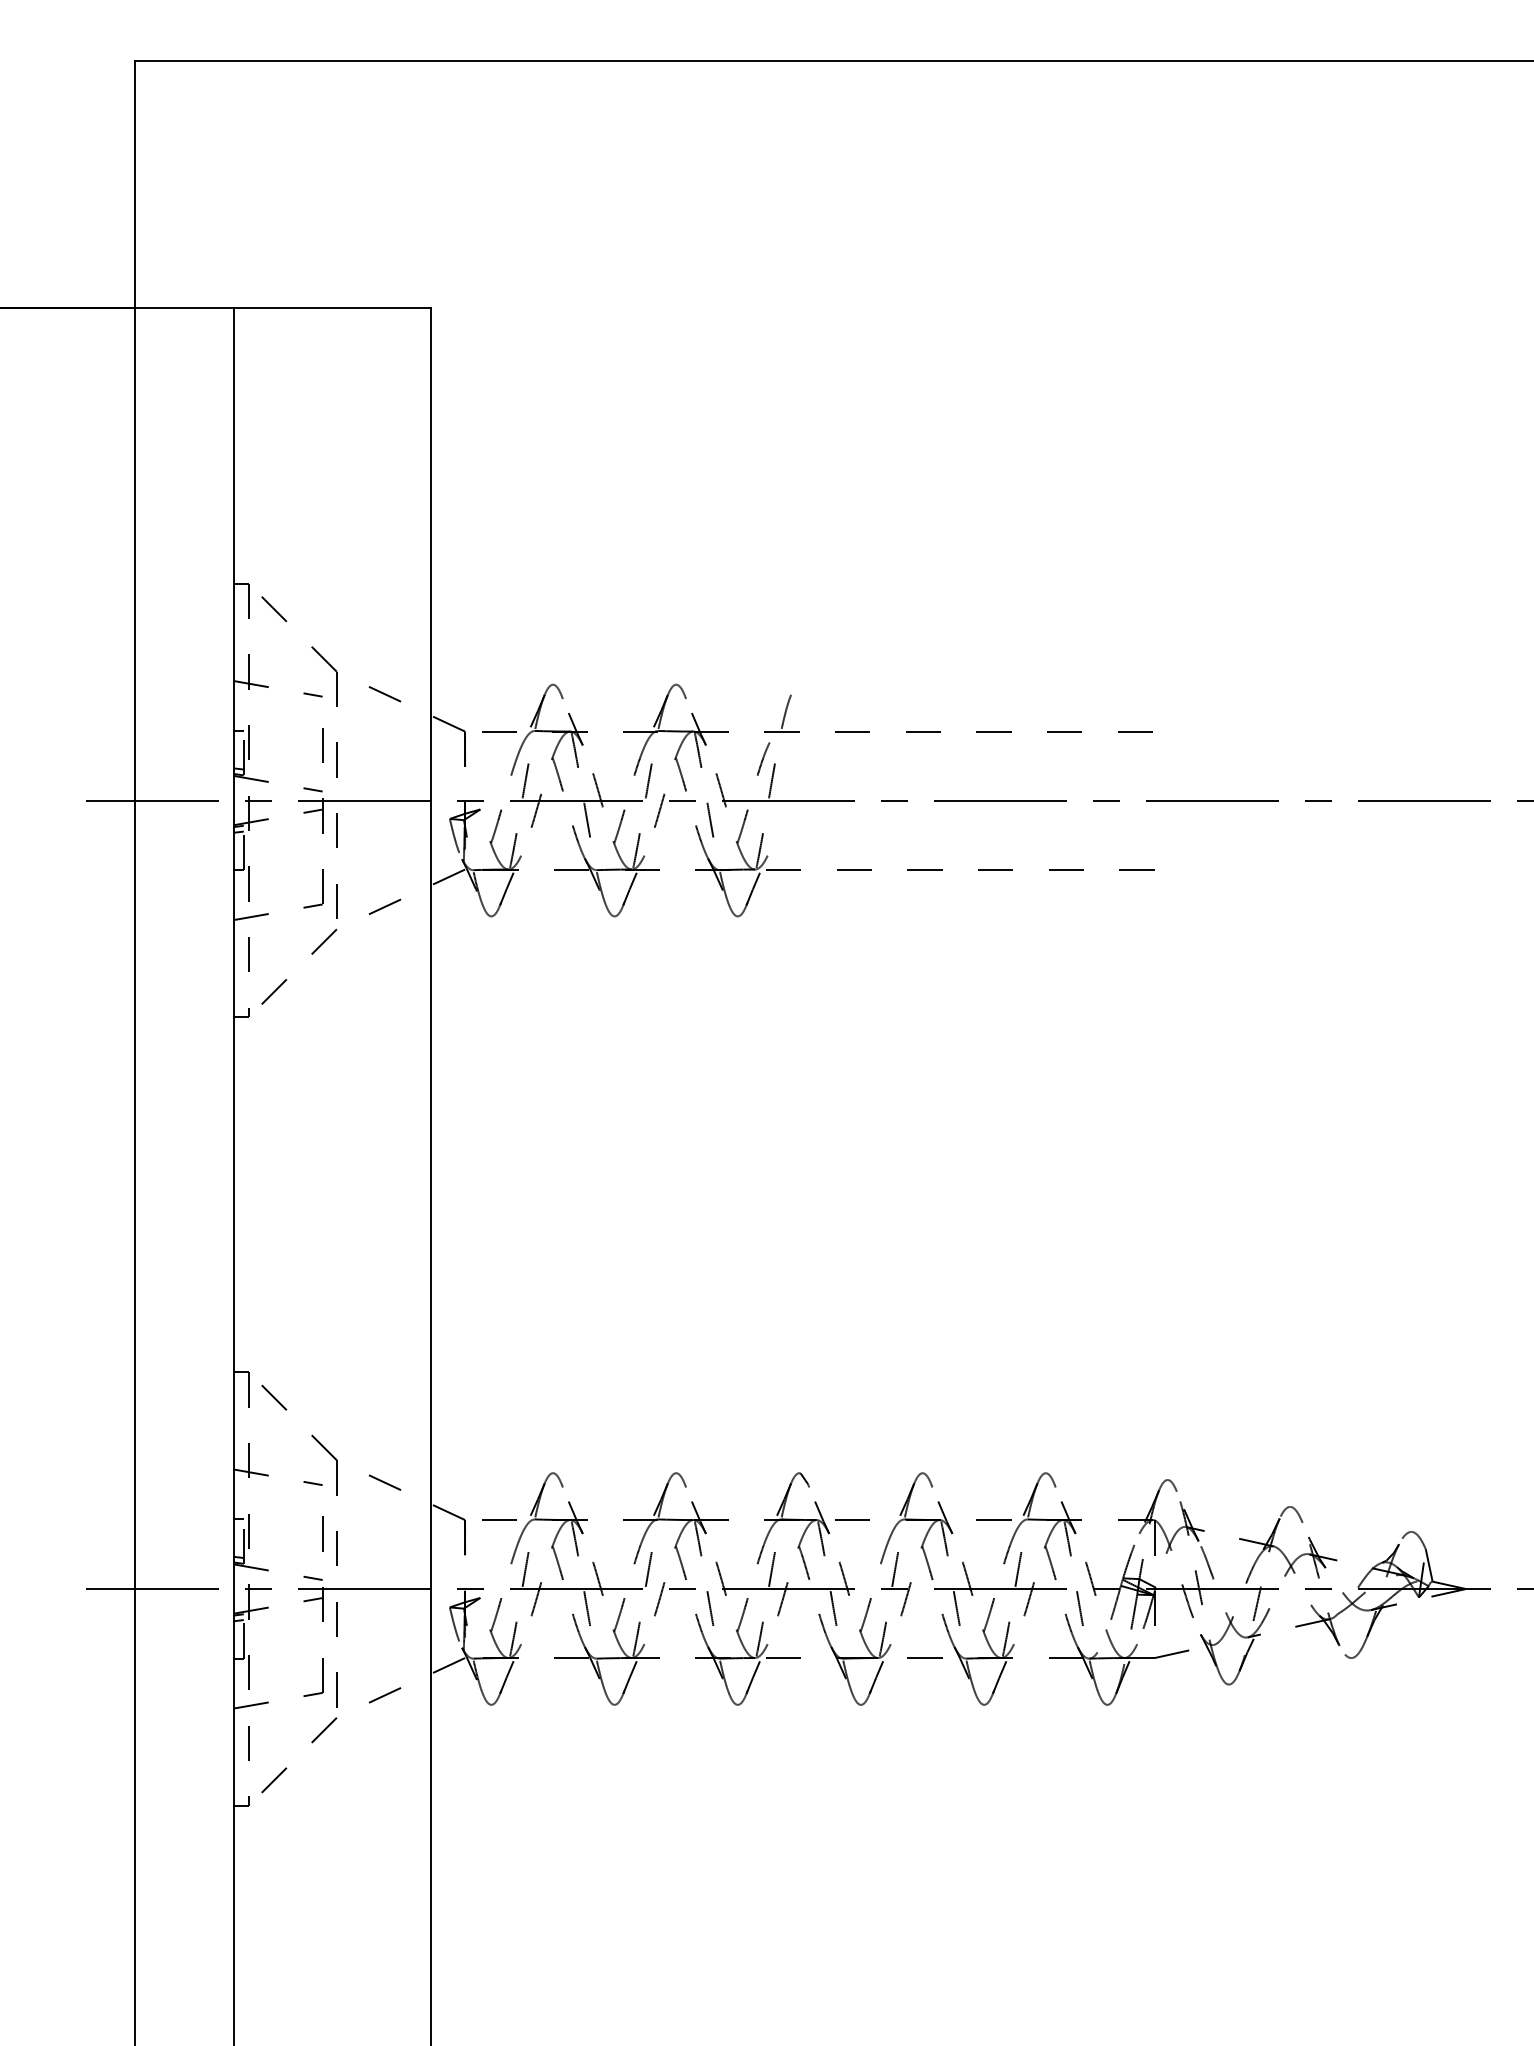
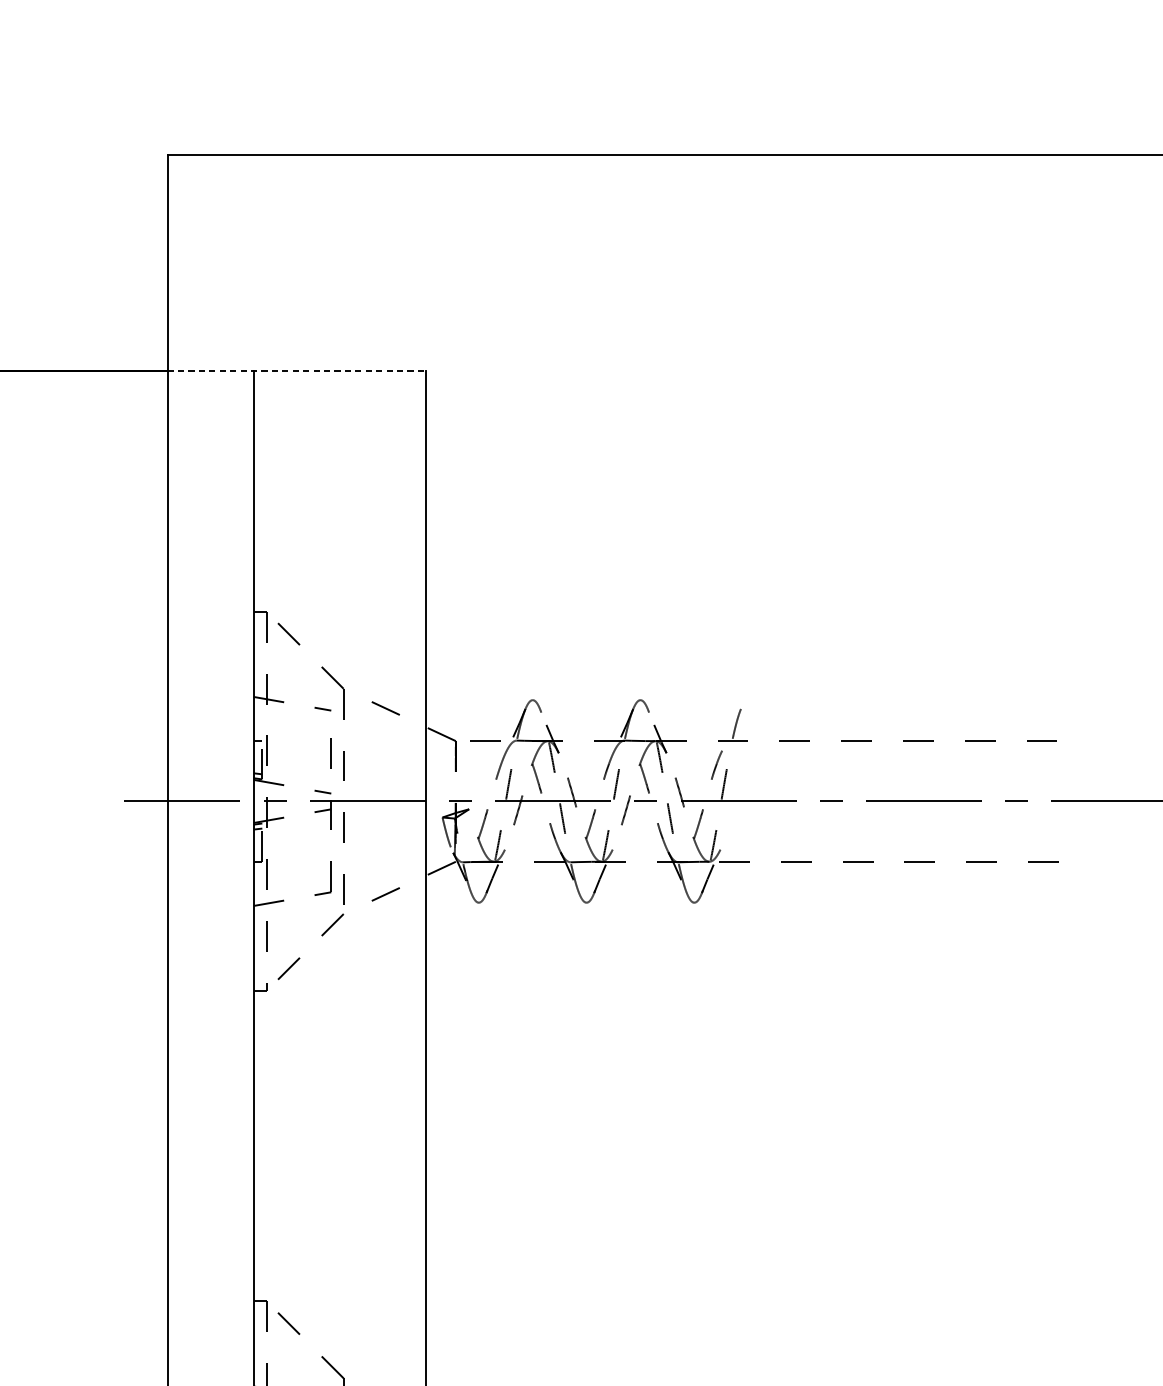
line: (283, 307) -> (297, 370), solid -> dashed

